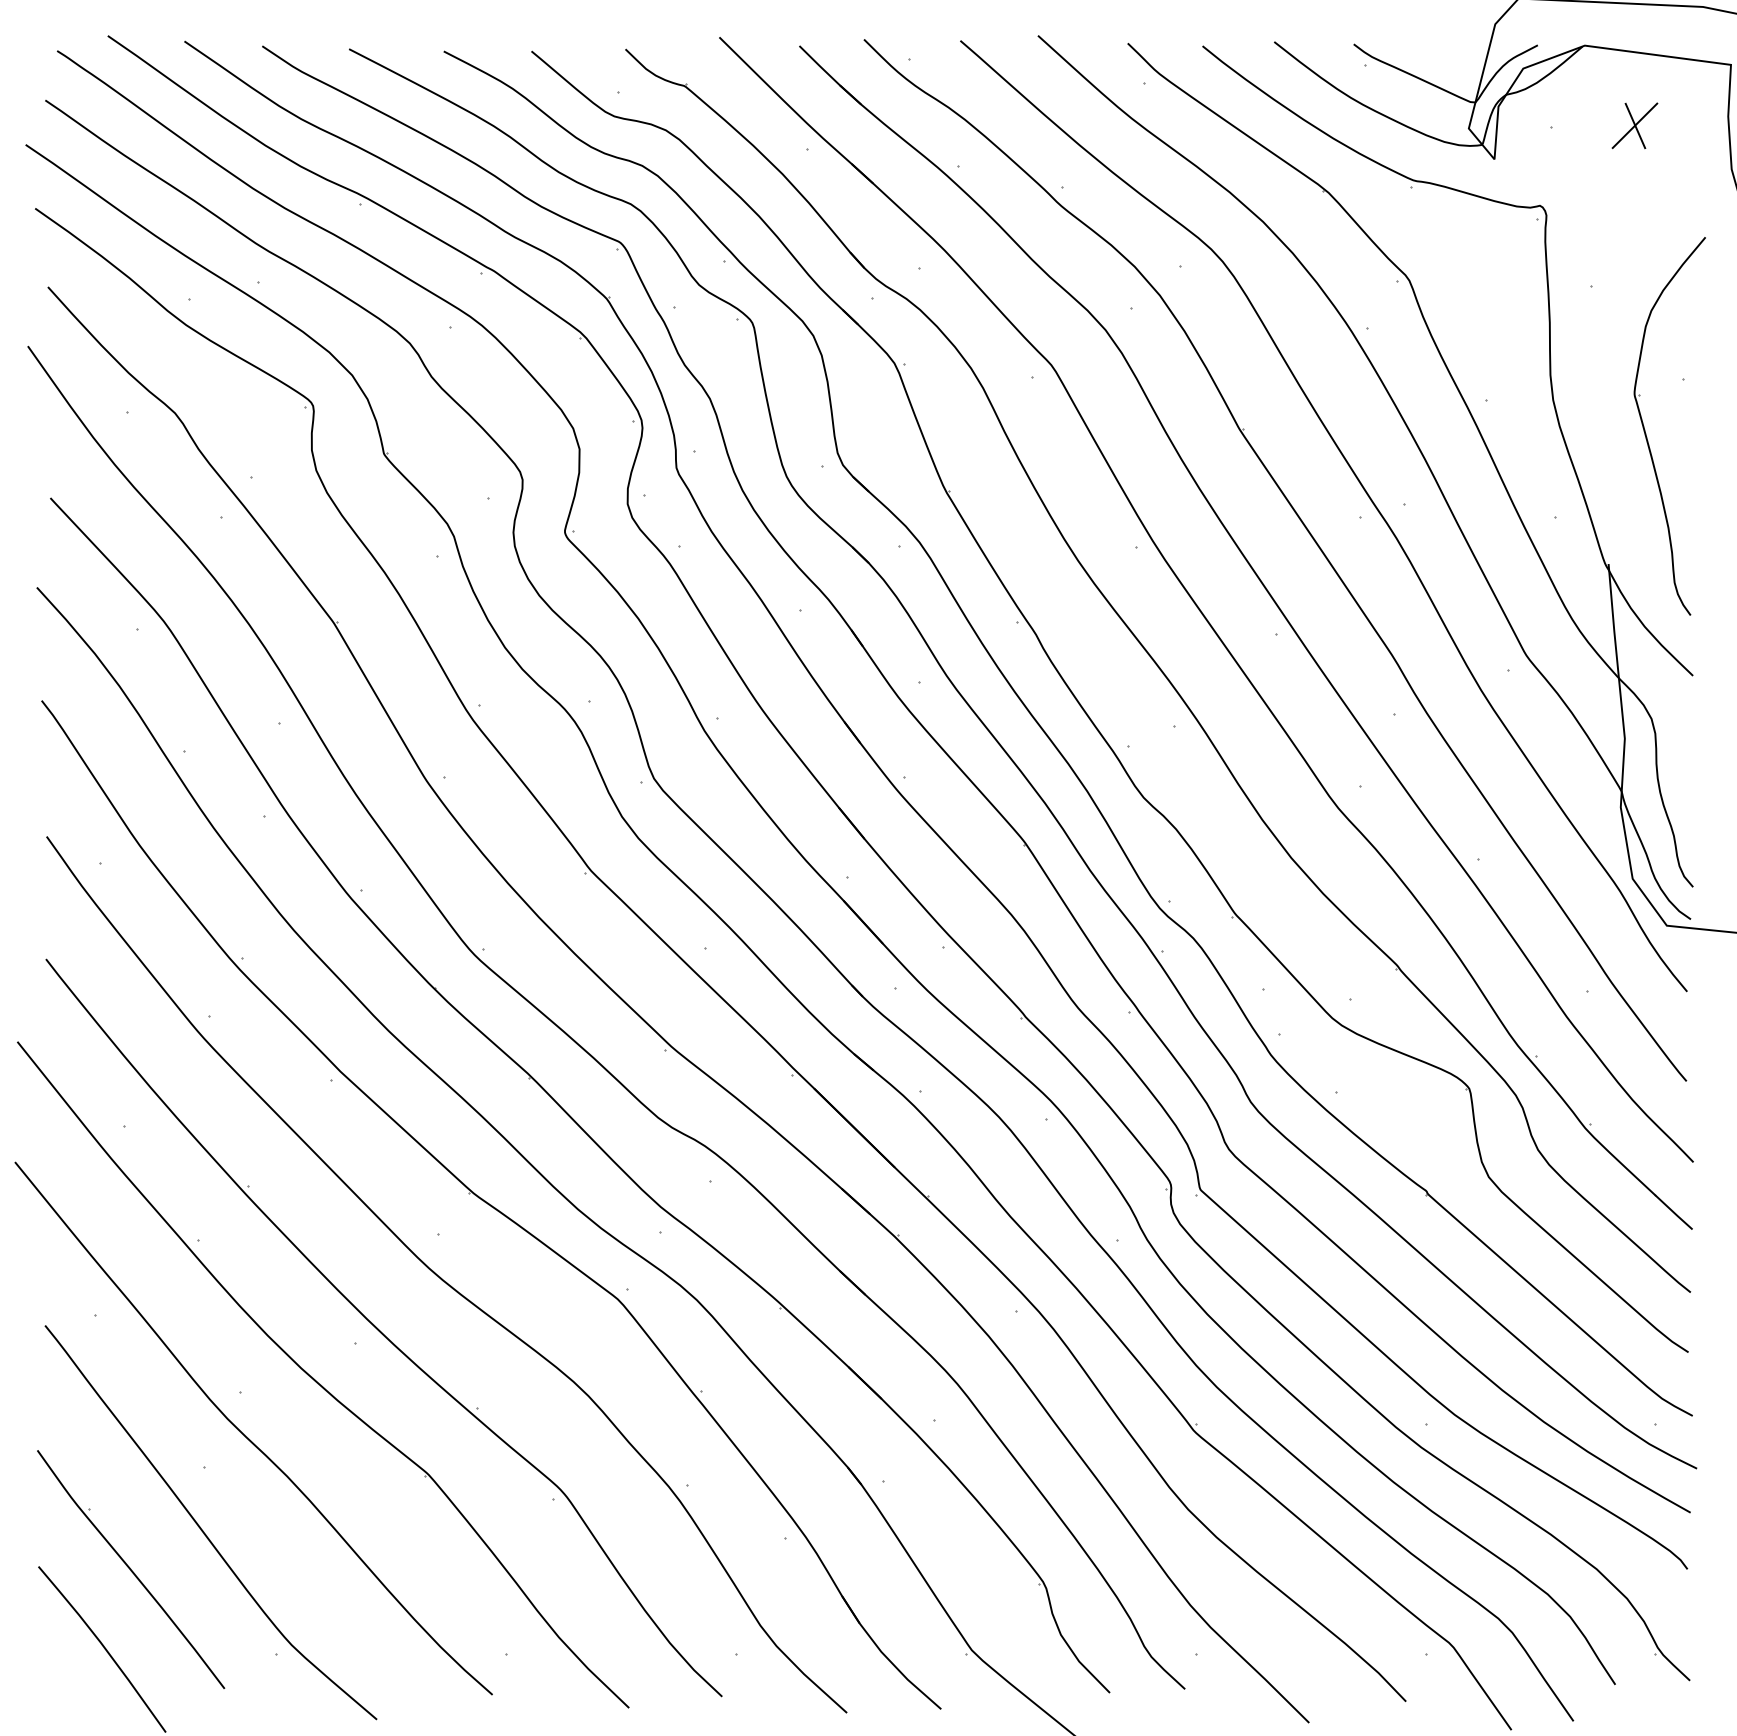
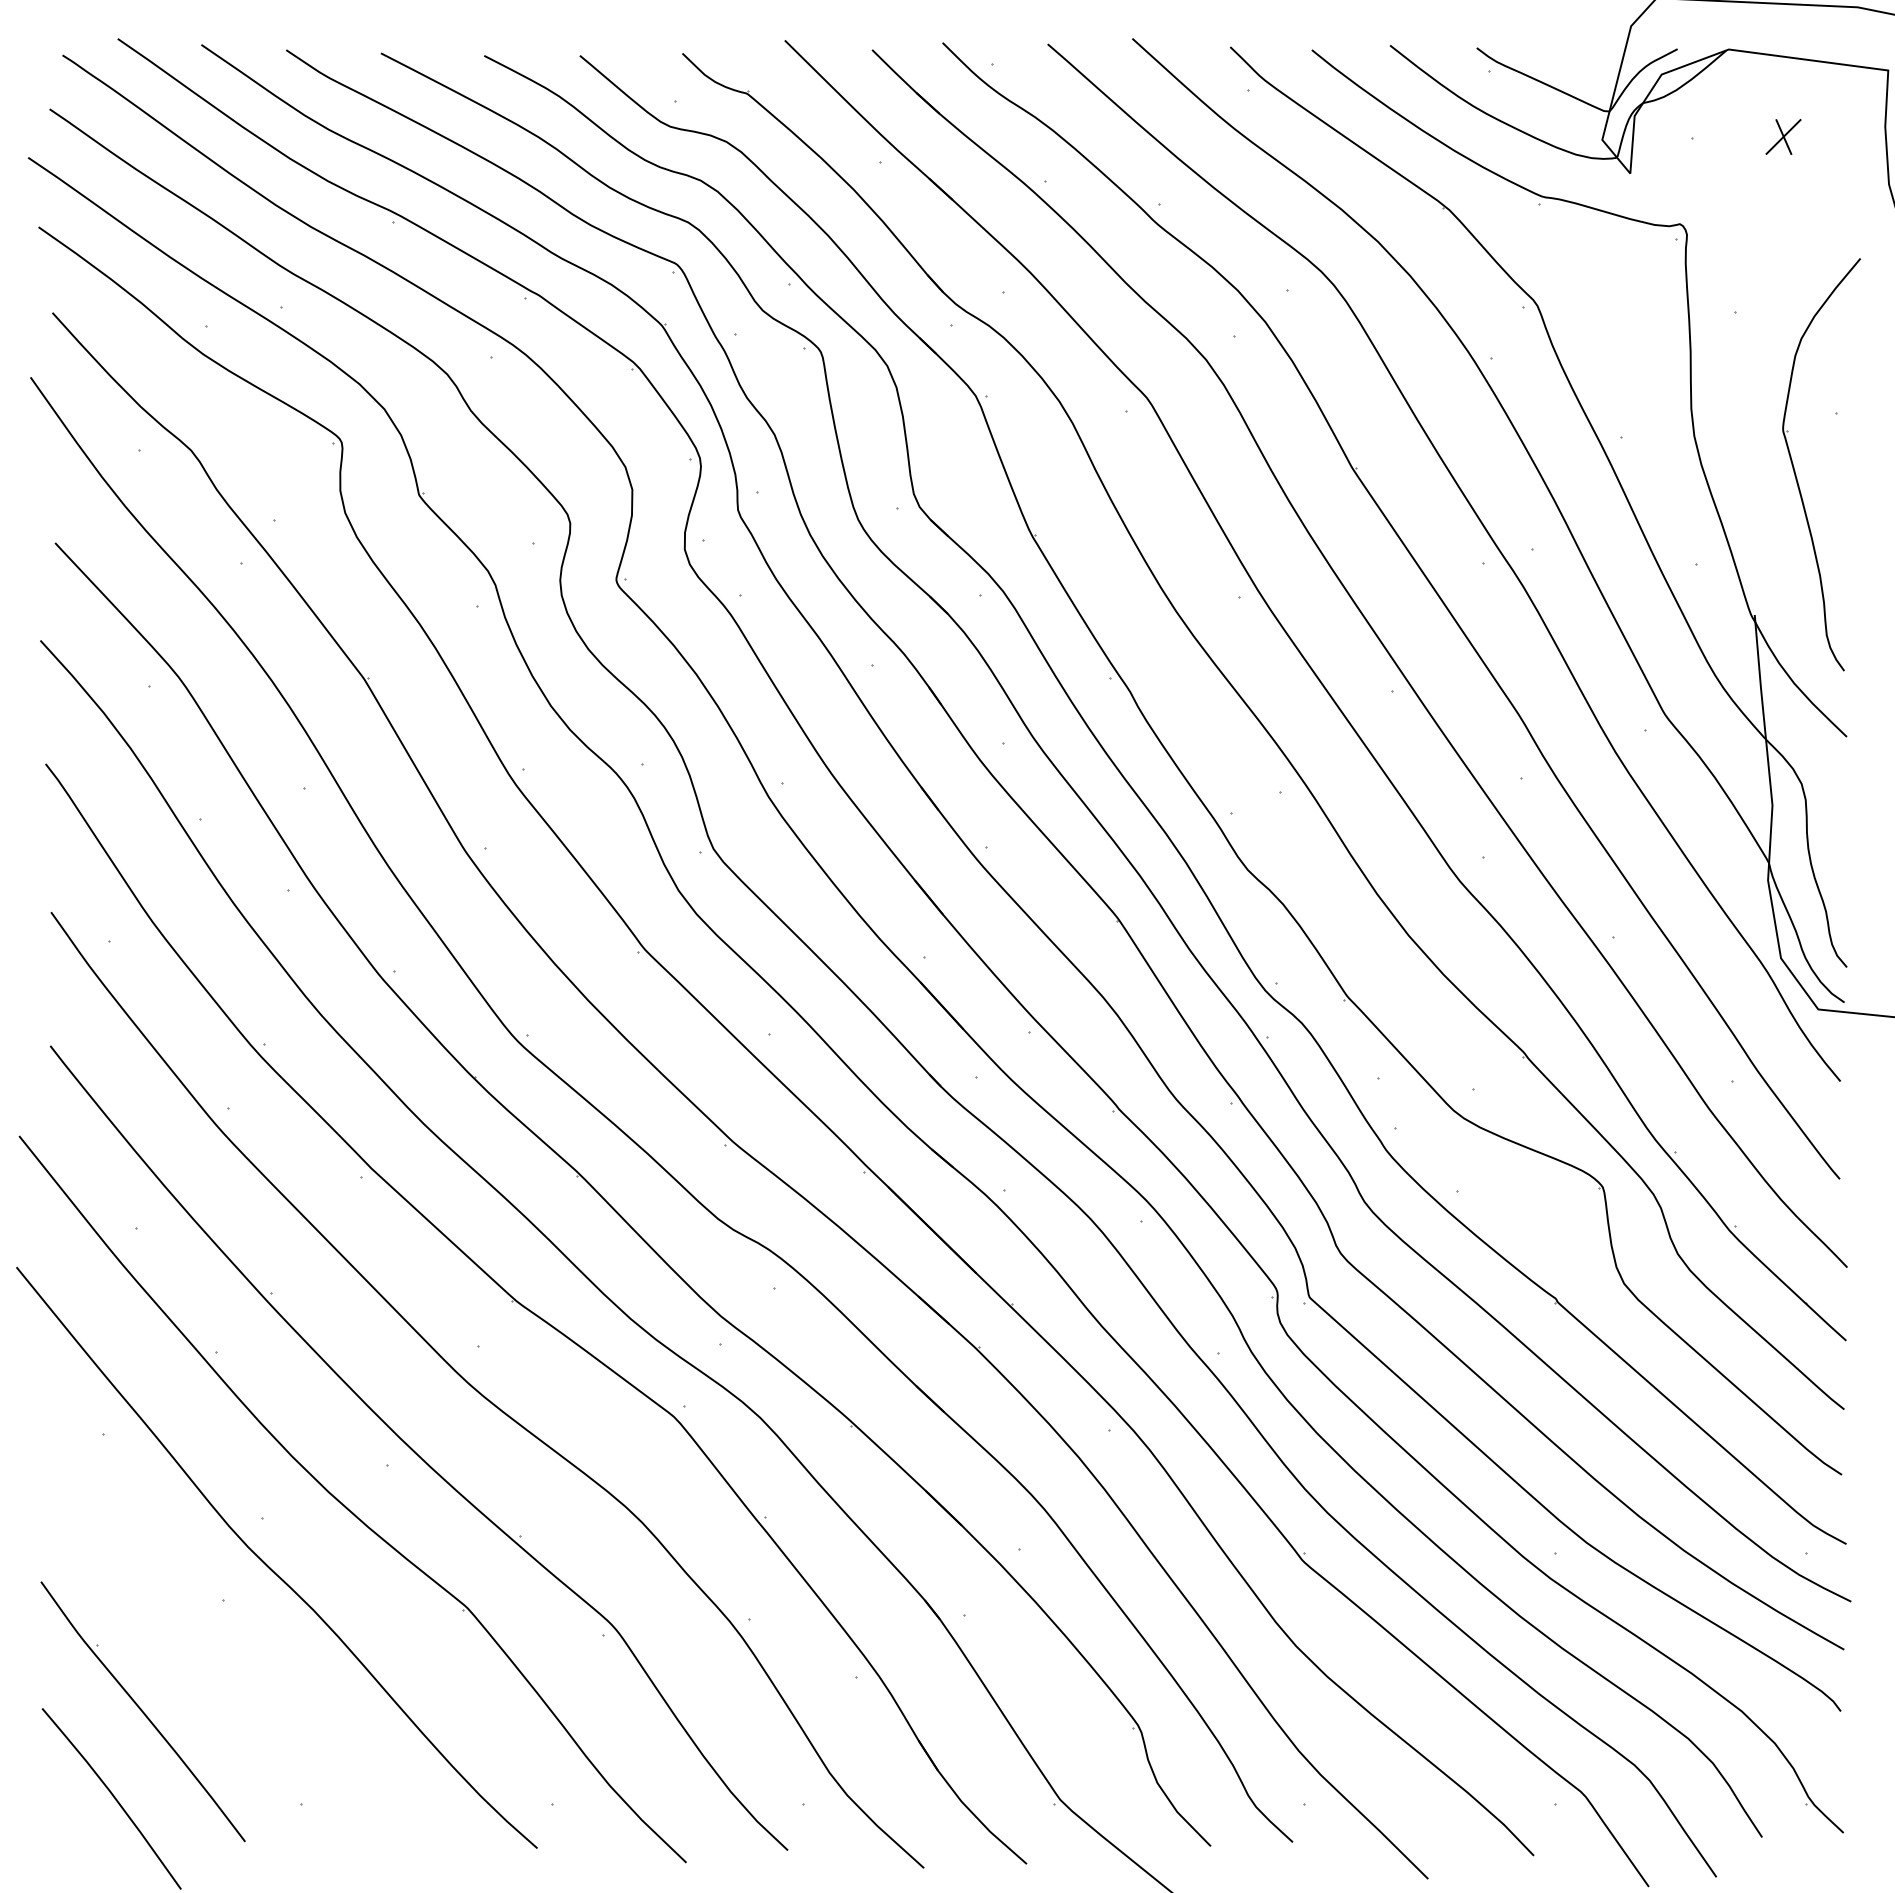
part: (1634, 125) -> (1783, 136), size x0.7
curve: (202, 1529) -> (221, 1668), removed

